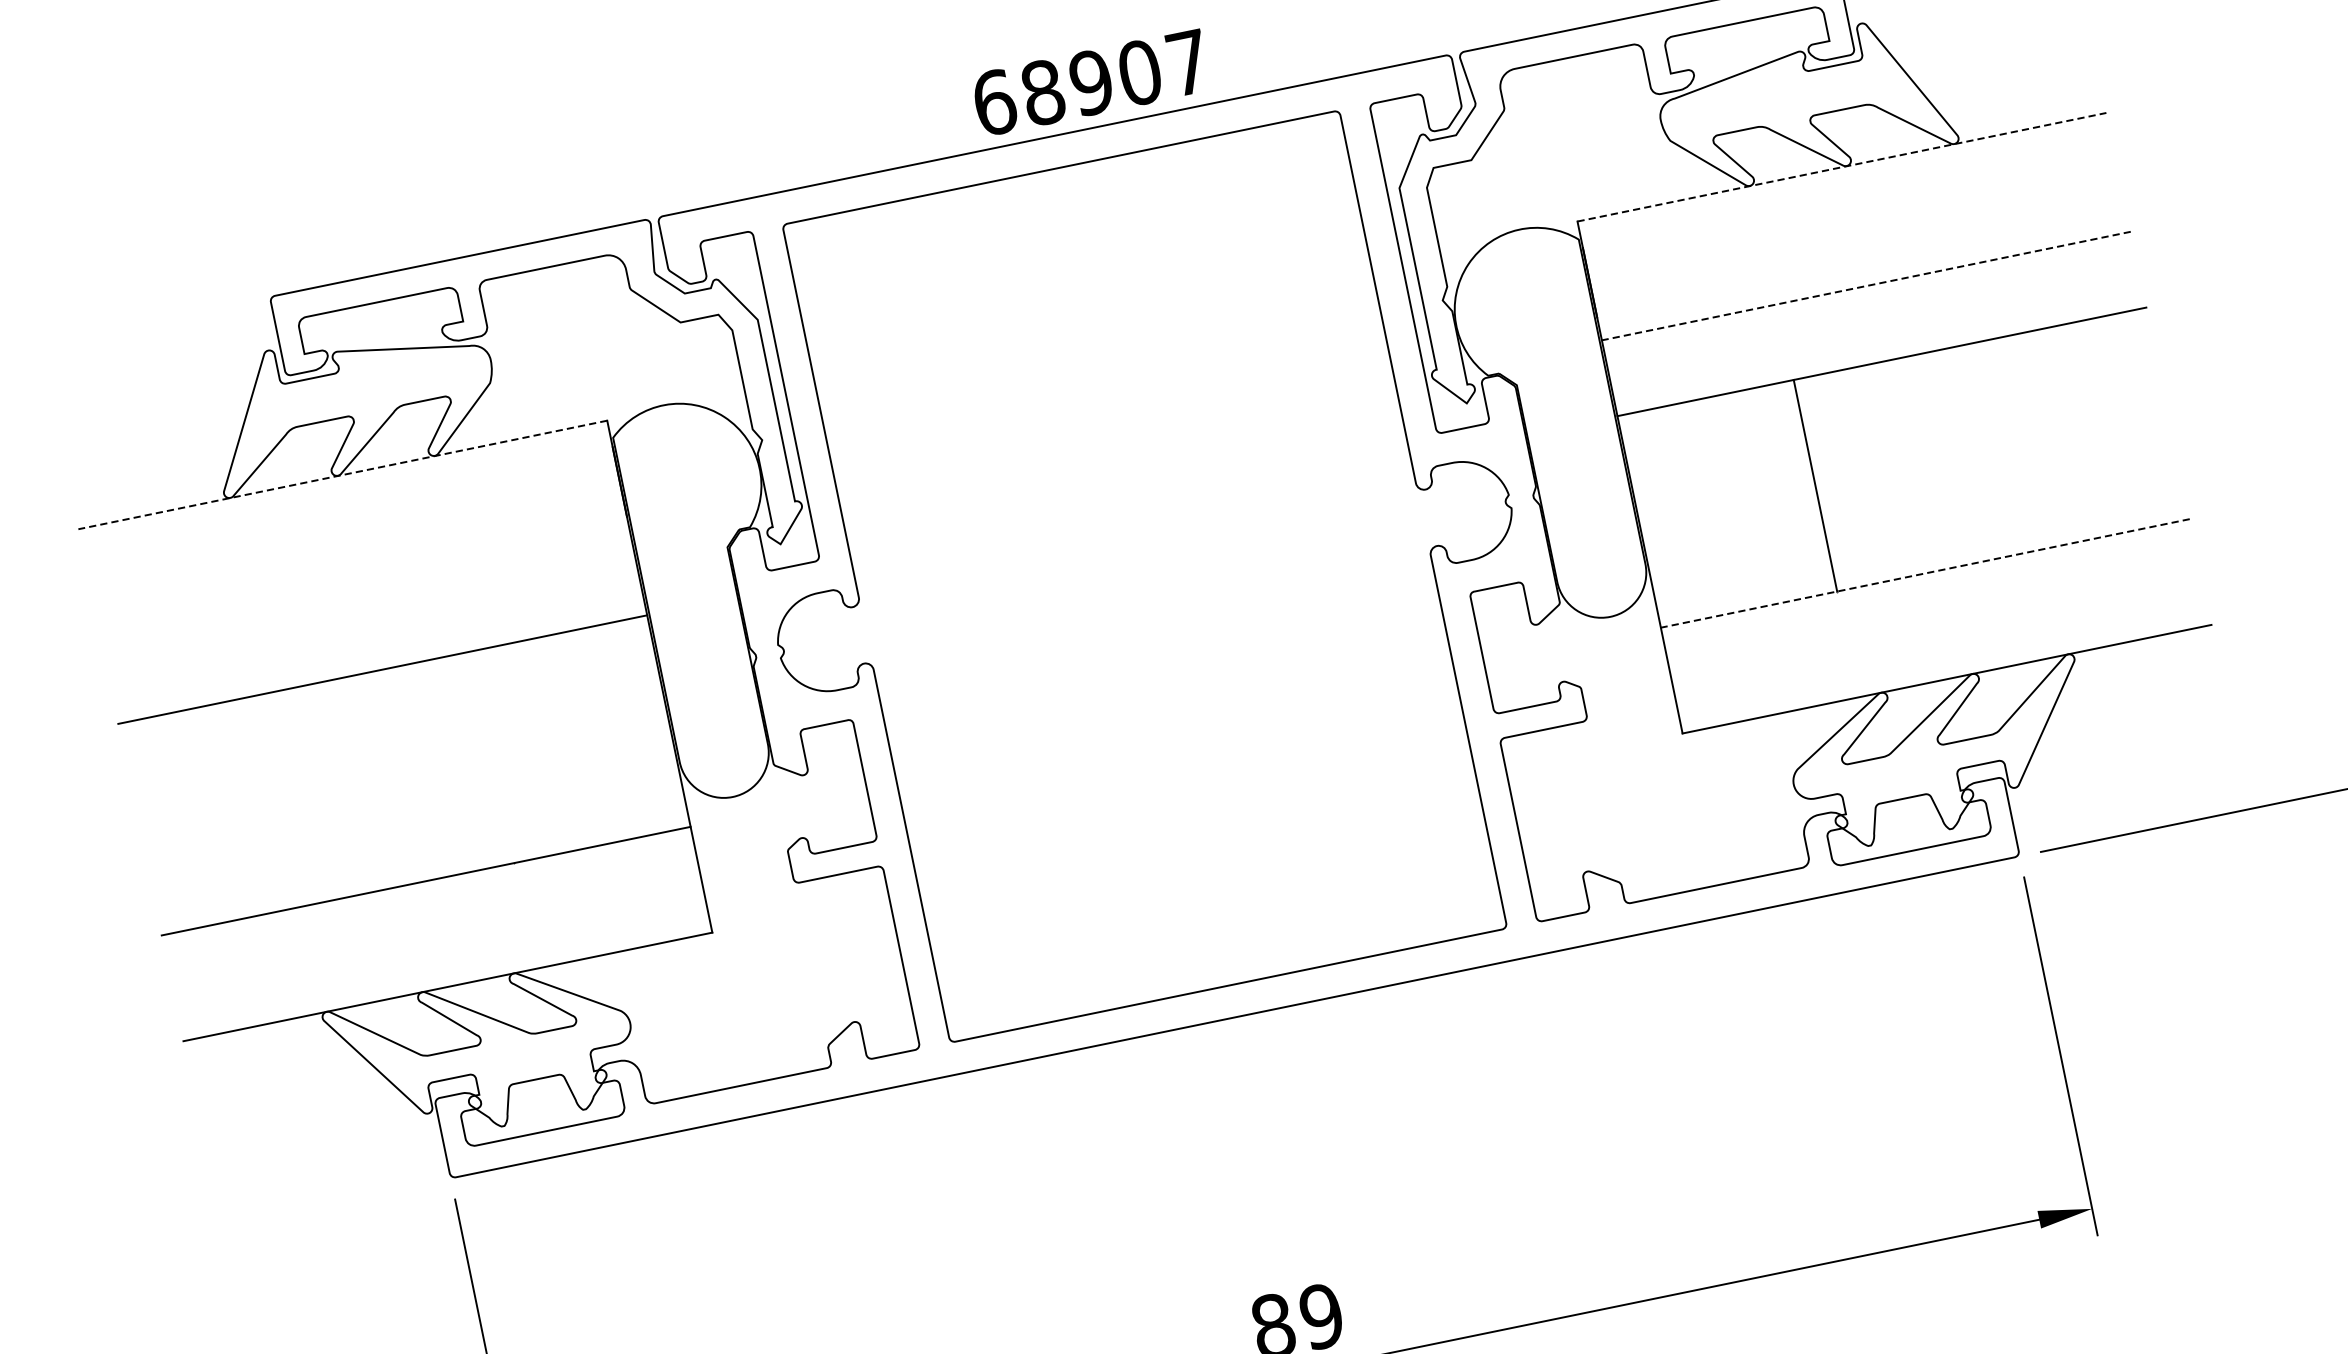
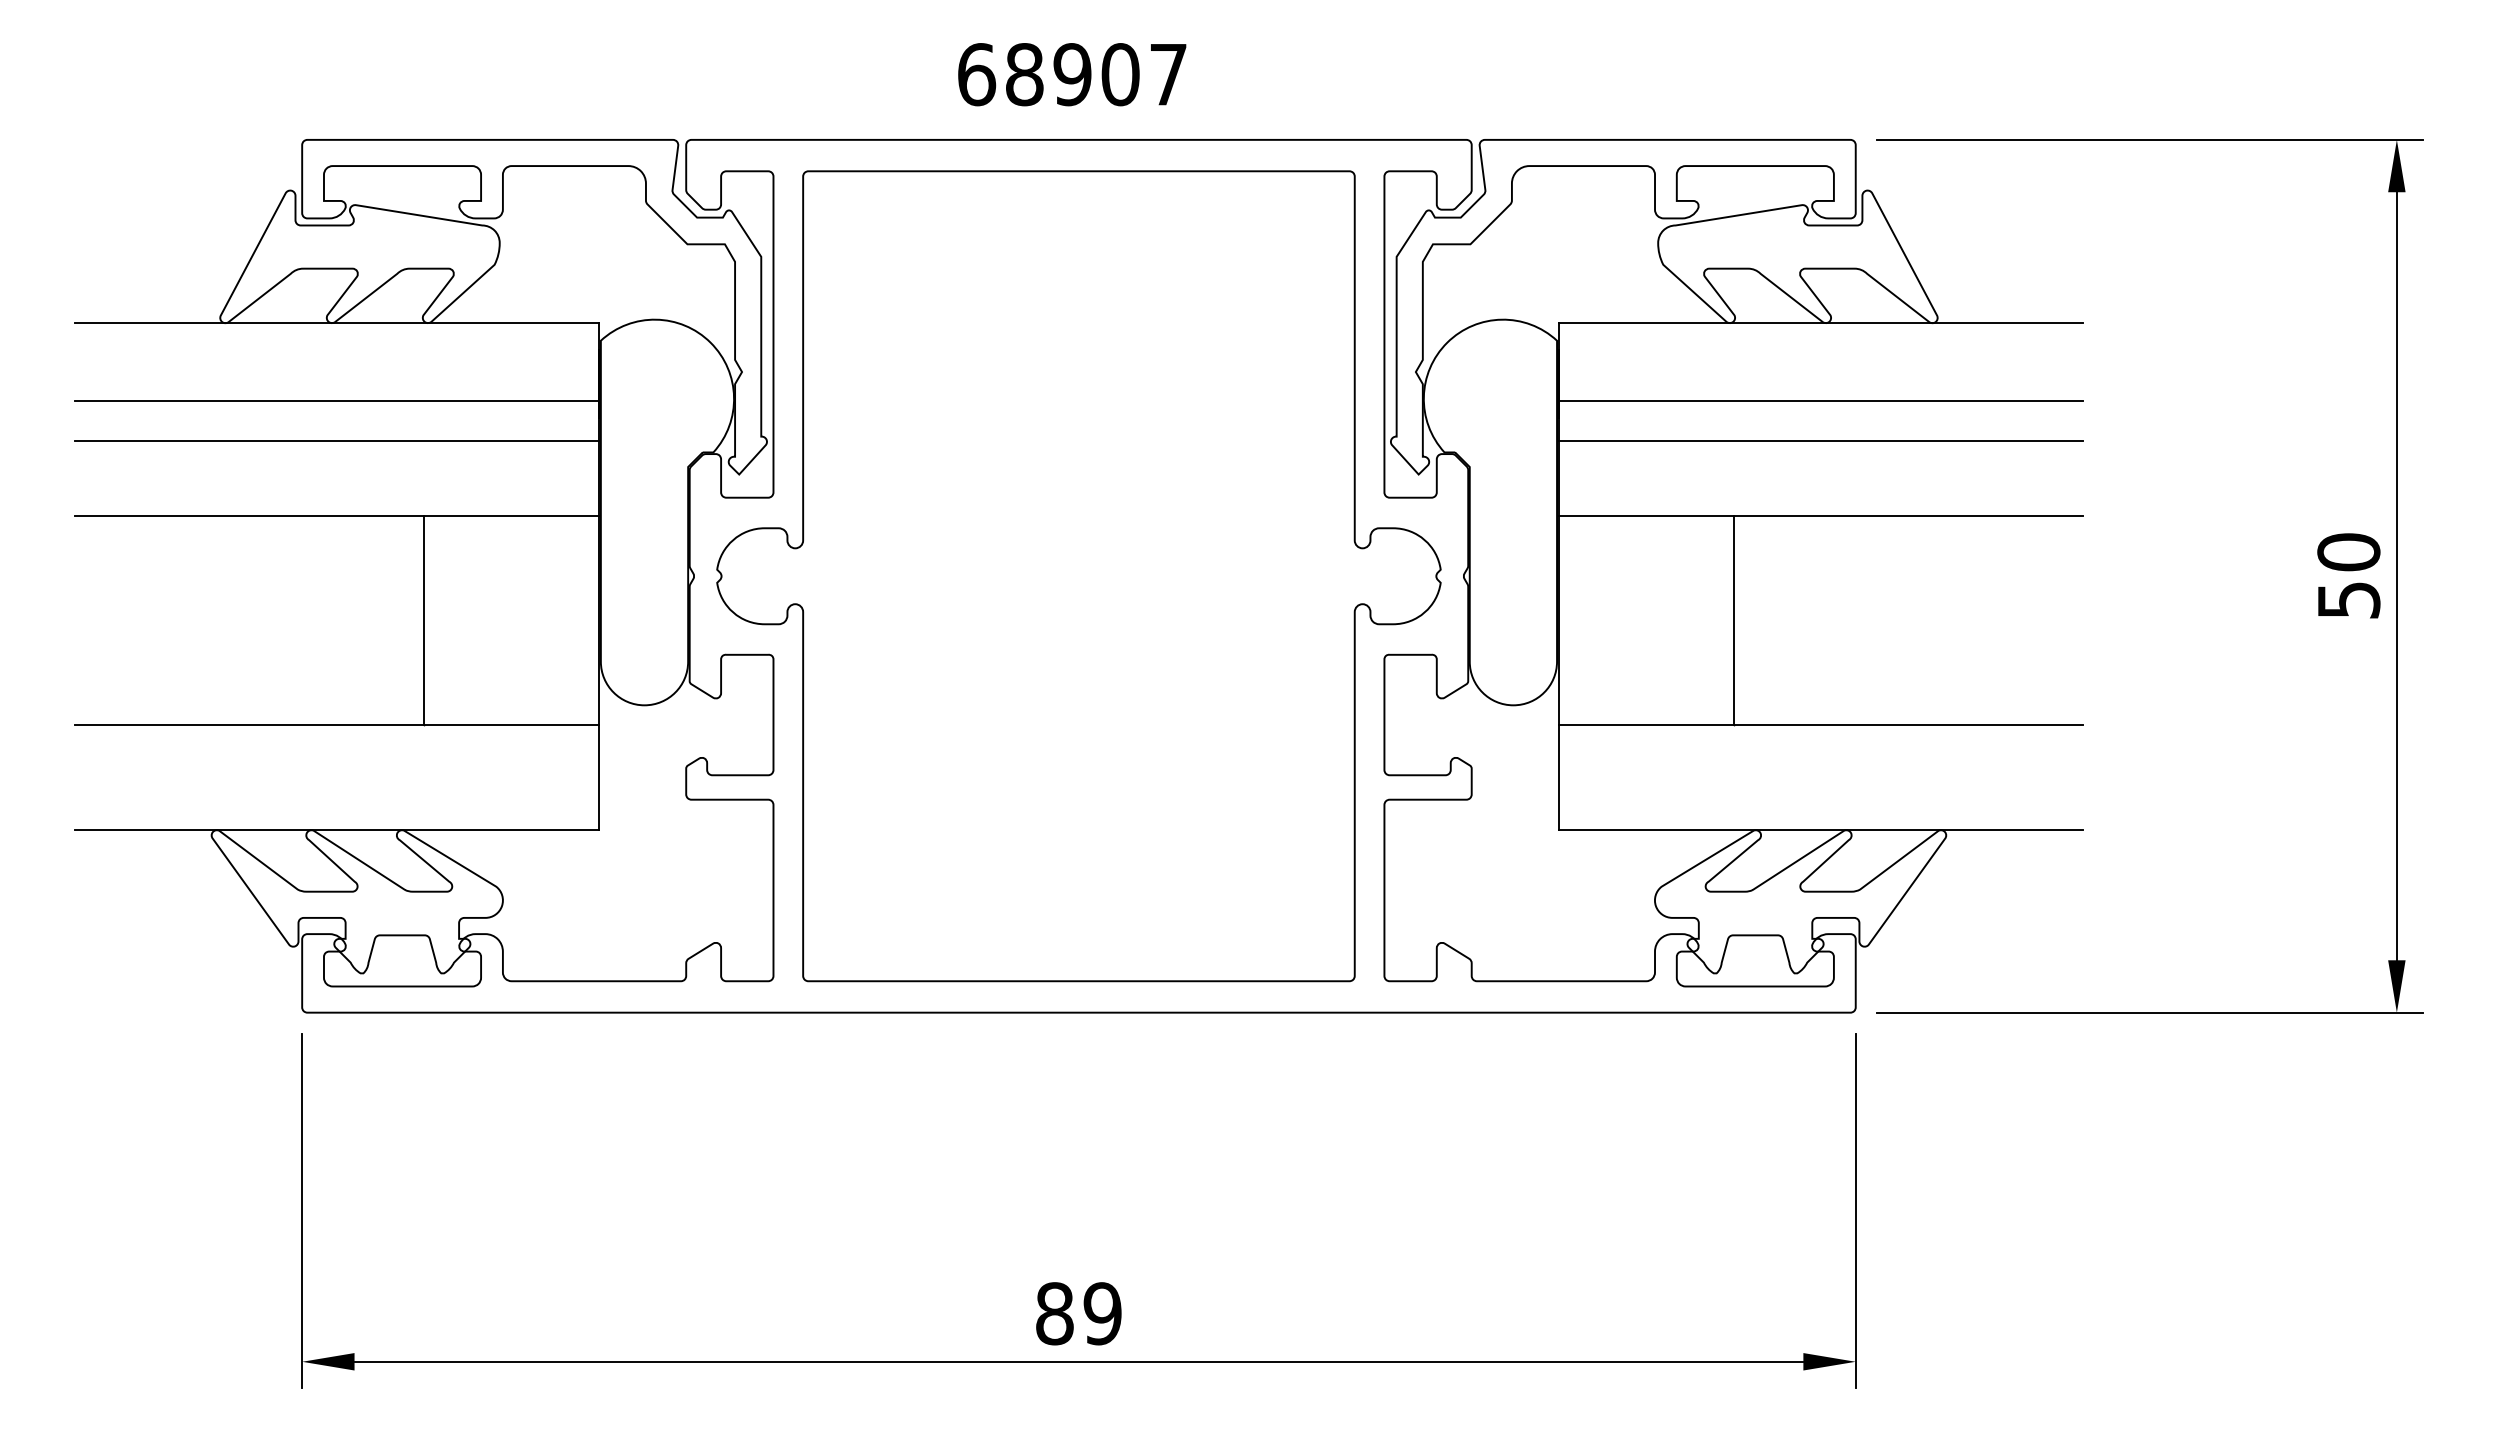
text: (1091, 82) -> (1072, 74), moved
line: (1842, 167) -> (1821, 323), dashed -> solid
line: (1857, 245) -> (1820, 400), added
line: (1866, 285) -> (1821, 440), dashed -> solid
line: (342, 475) -> (336, 323), dashed -> solid
line: (358, 553) -> (336, 400), added
line: (1925, 573) -> (1821, 725), dashed -> solid
line: (366, 593) -> (336, 440), added
line: (493, 756) -> (424, 620), added

